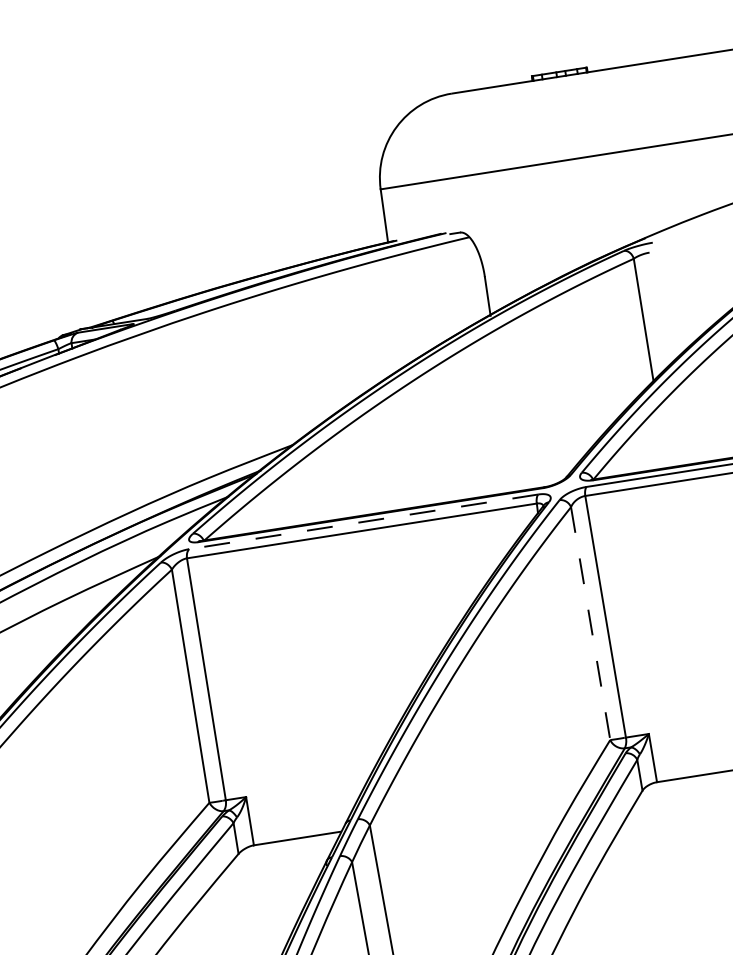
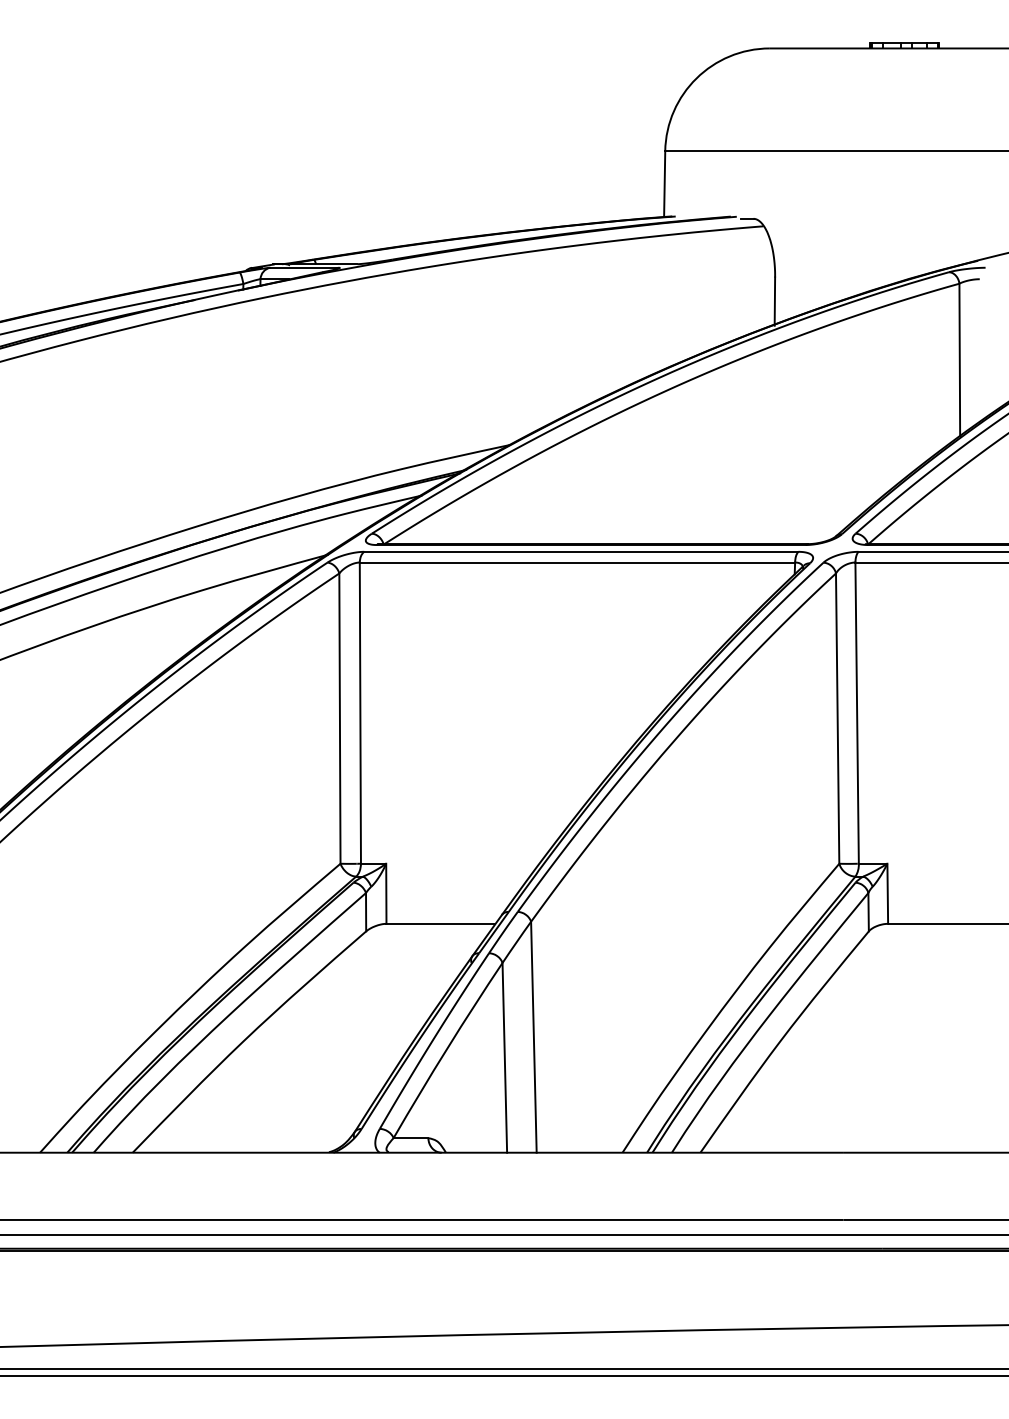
line: (362, 521) -> (580, 551), dashed -> solid
line: (590, 624) -> (837, 719), dashed -> solid

